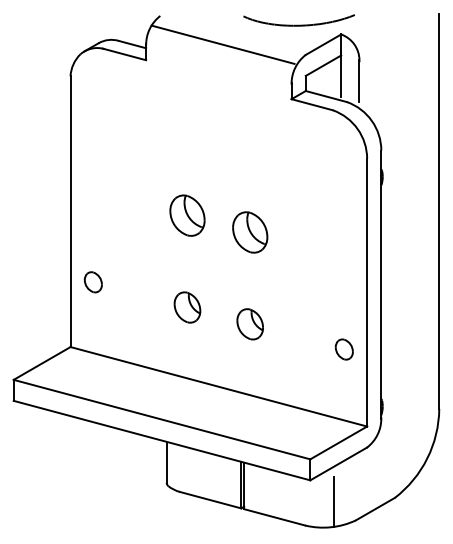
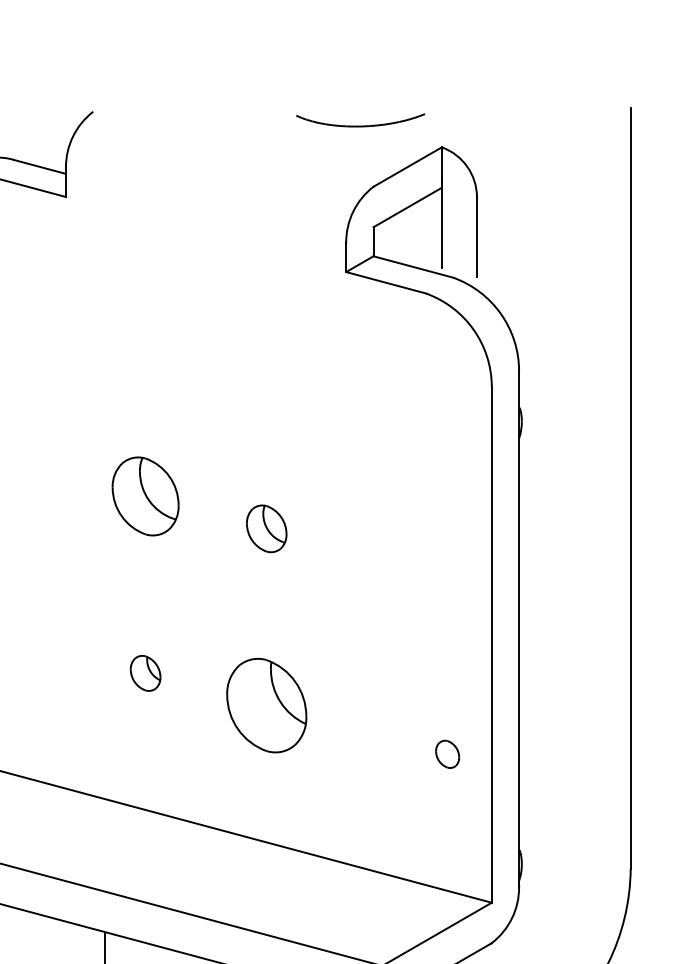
part: (298, 20) -> (359, 120), size x0.6
line: (222, 44) -> (213, 166), removed
part: (250, 232) -> (267, 528), size x0.6
part: (187, 307) -> (145, 673), size x0.6
part: (249, 324) -> (265, 706), size x1.6
part: (343, 349) -> (446, 754), size x0.7

